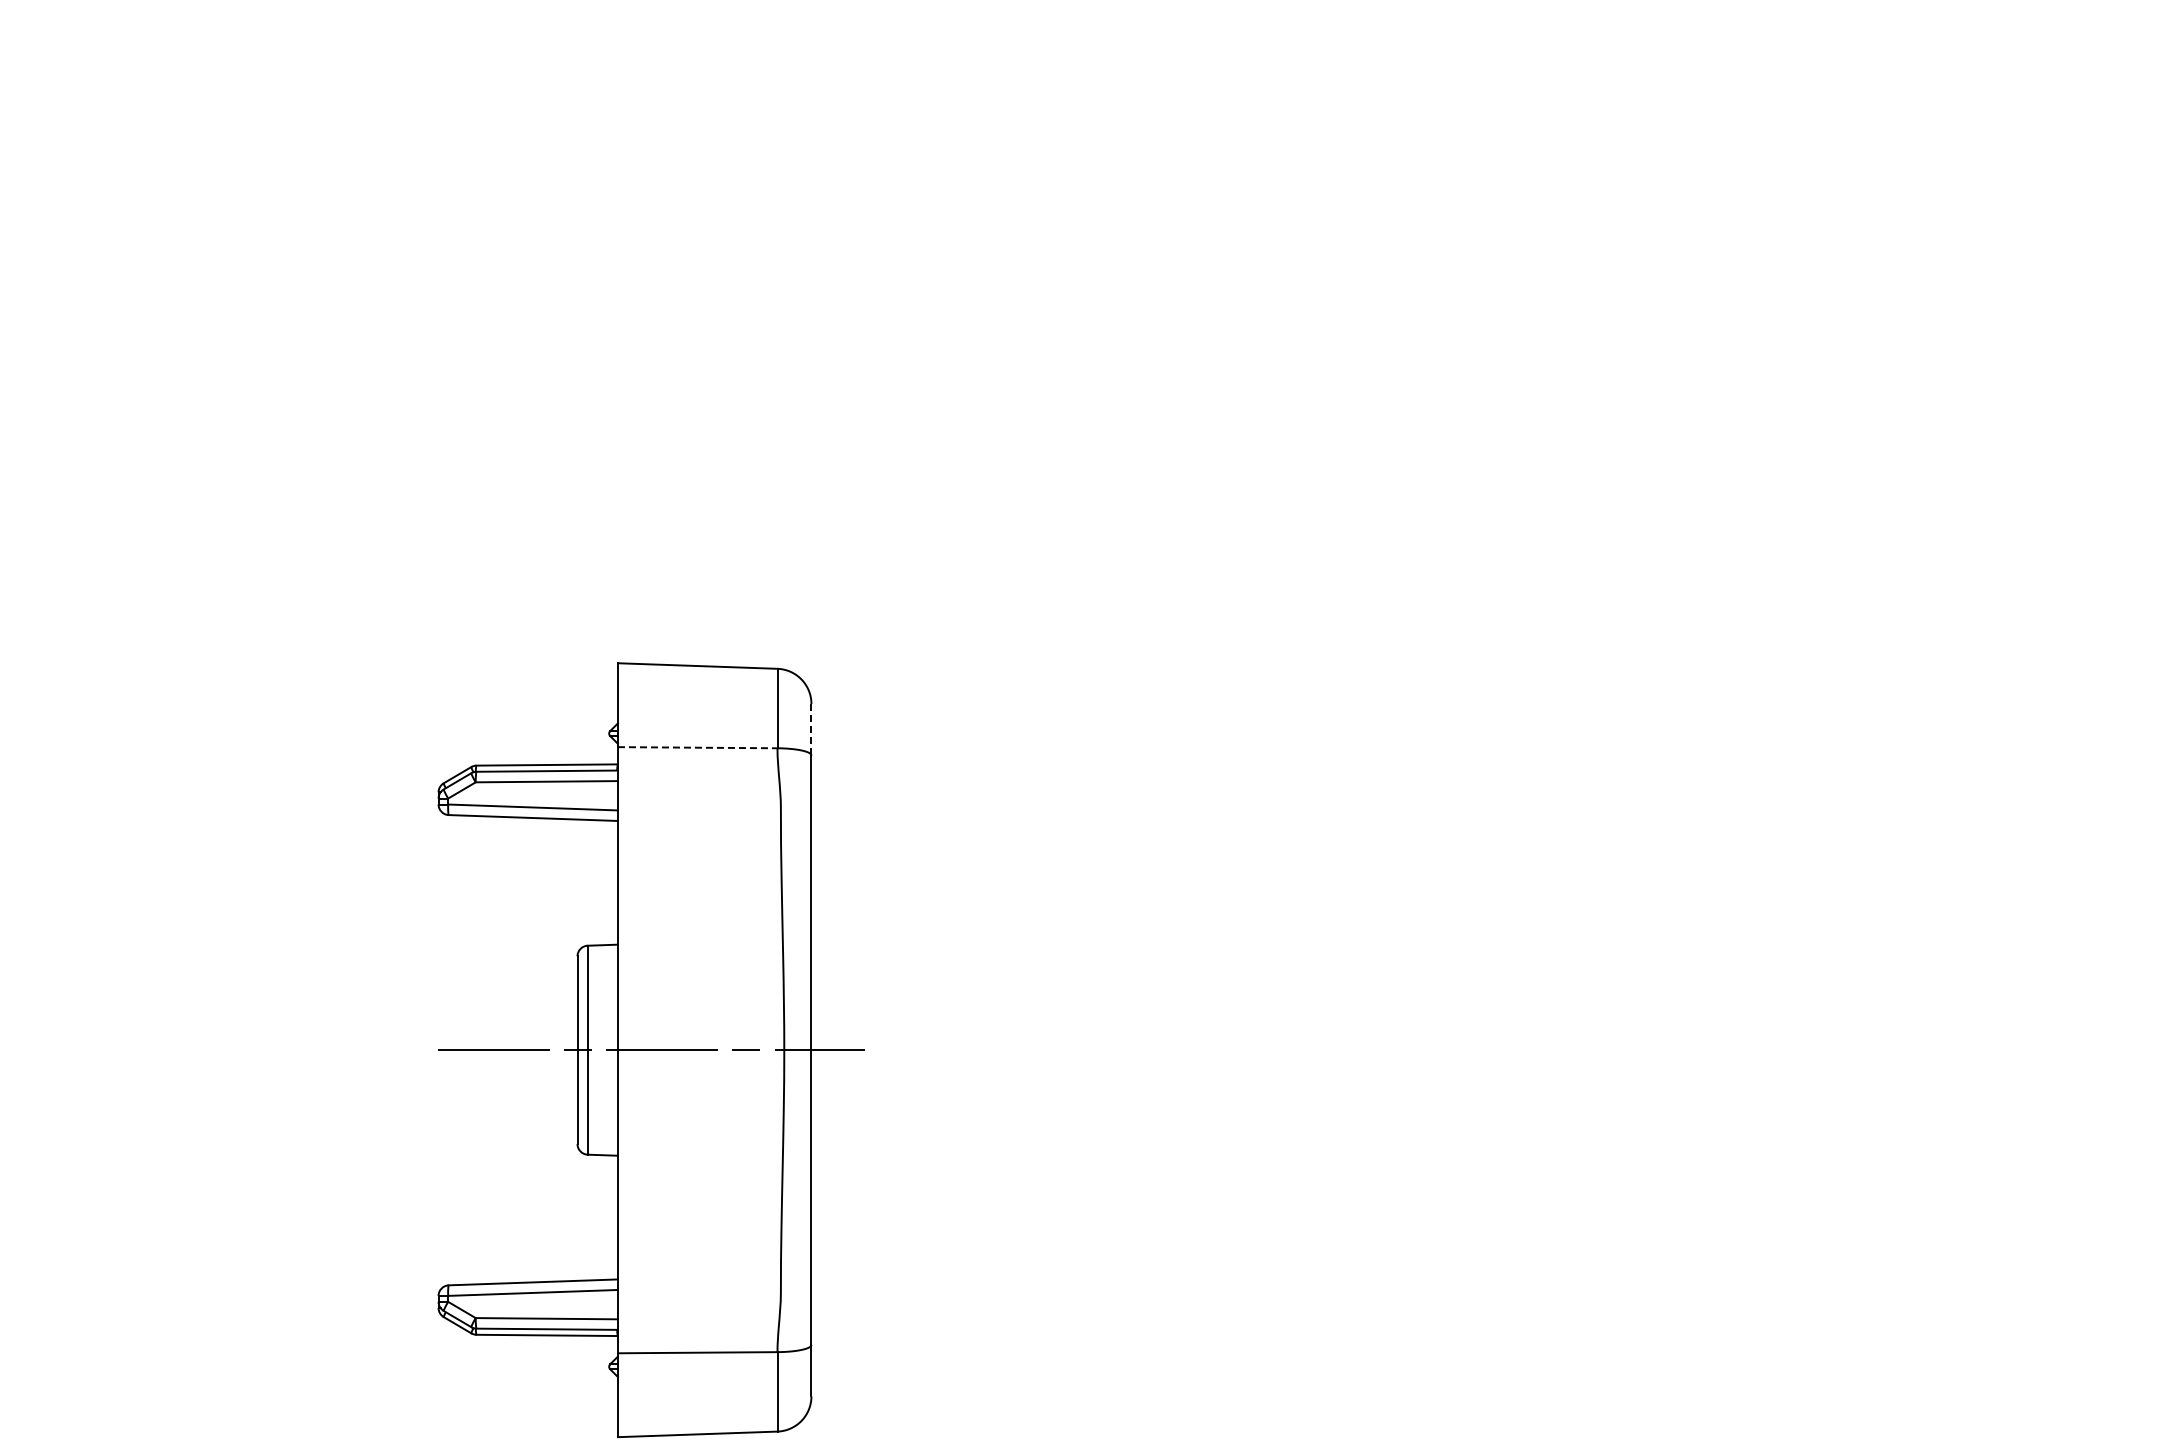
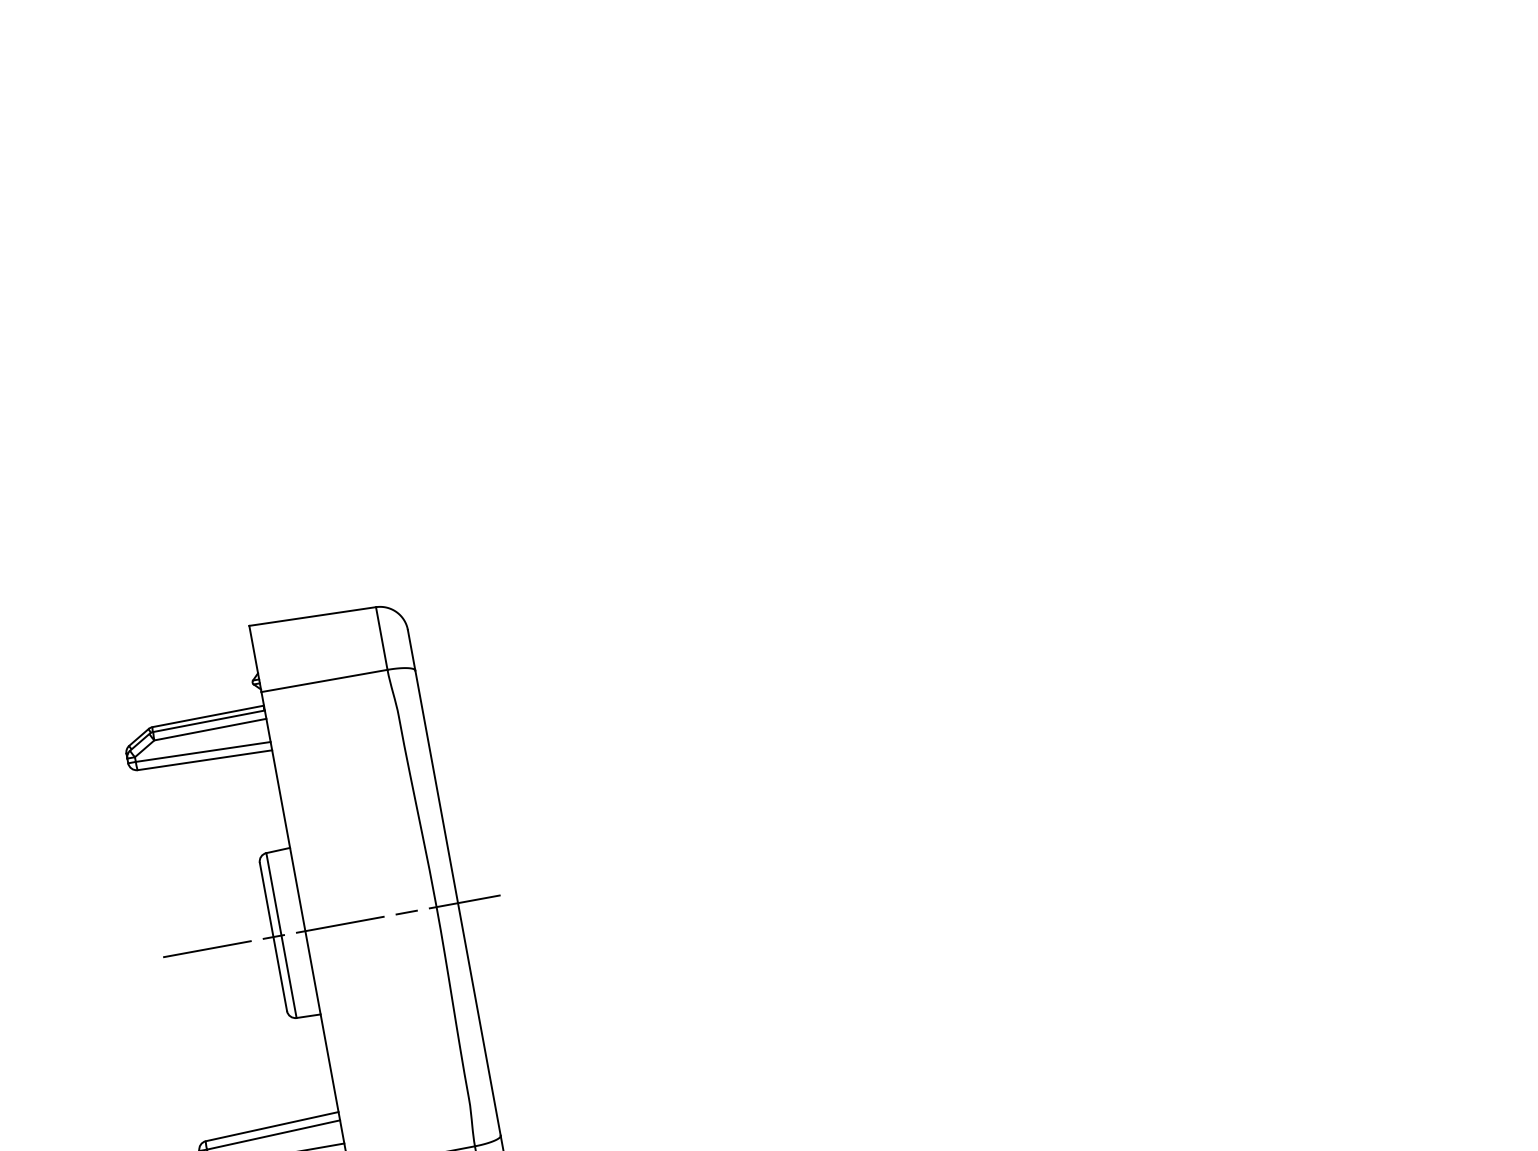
line: (811, 729) -> (411, 650), dashed -> solid
line: (697, 747) -> (324, 680), dashed -> solid

